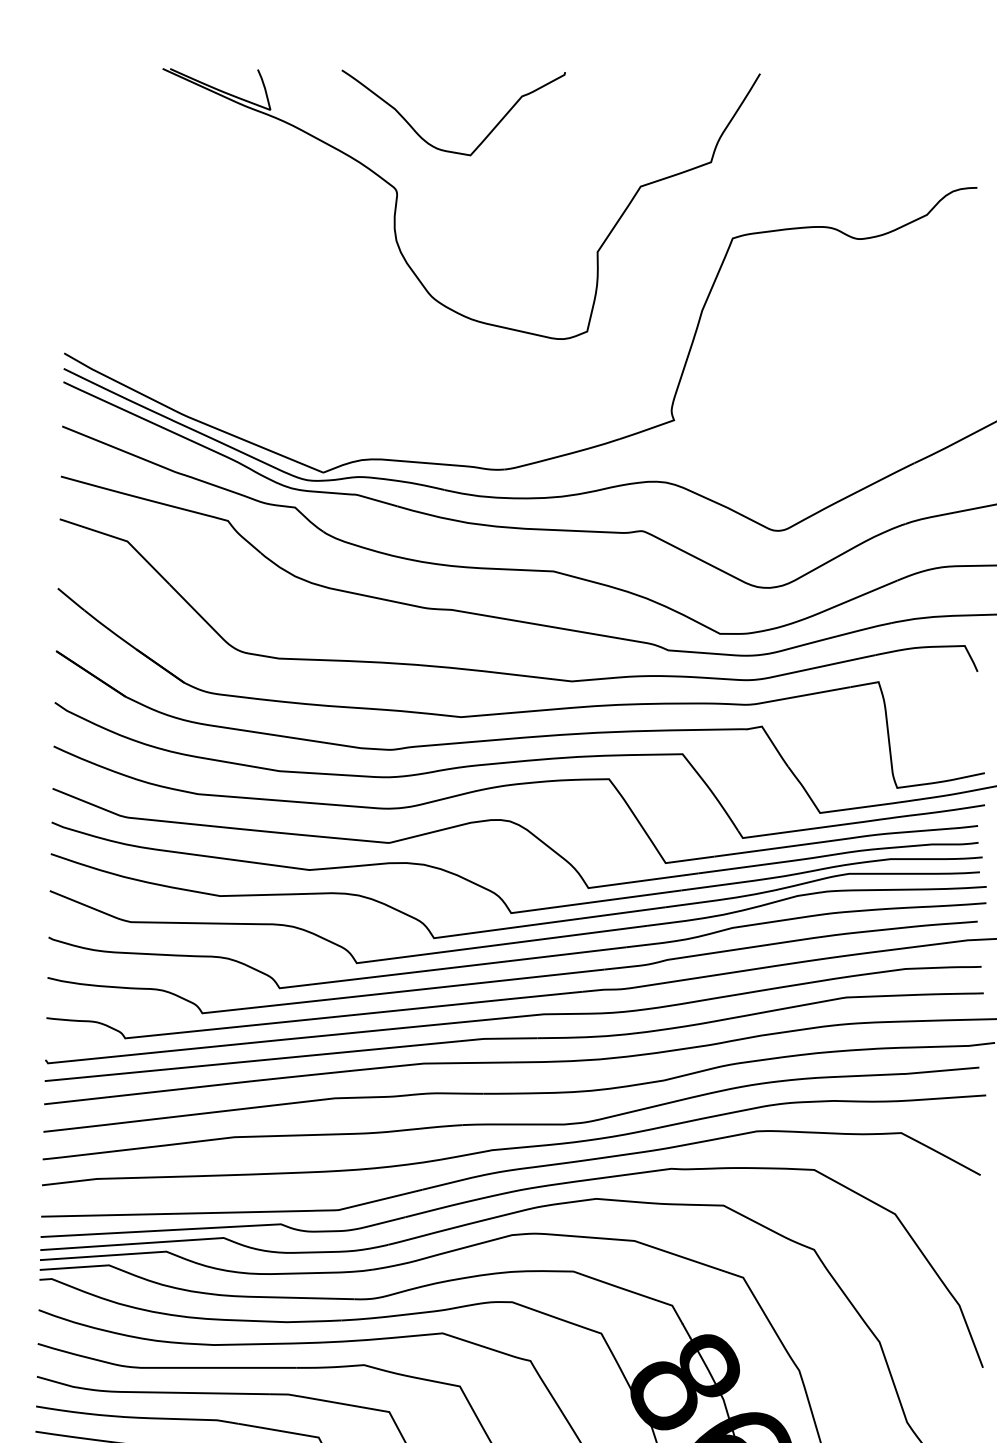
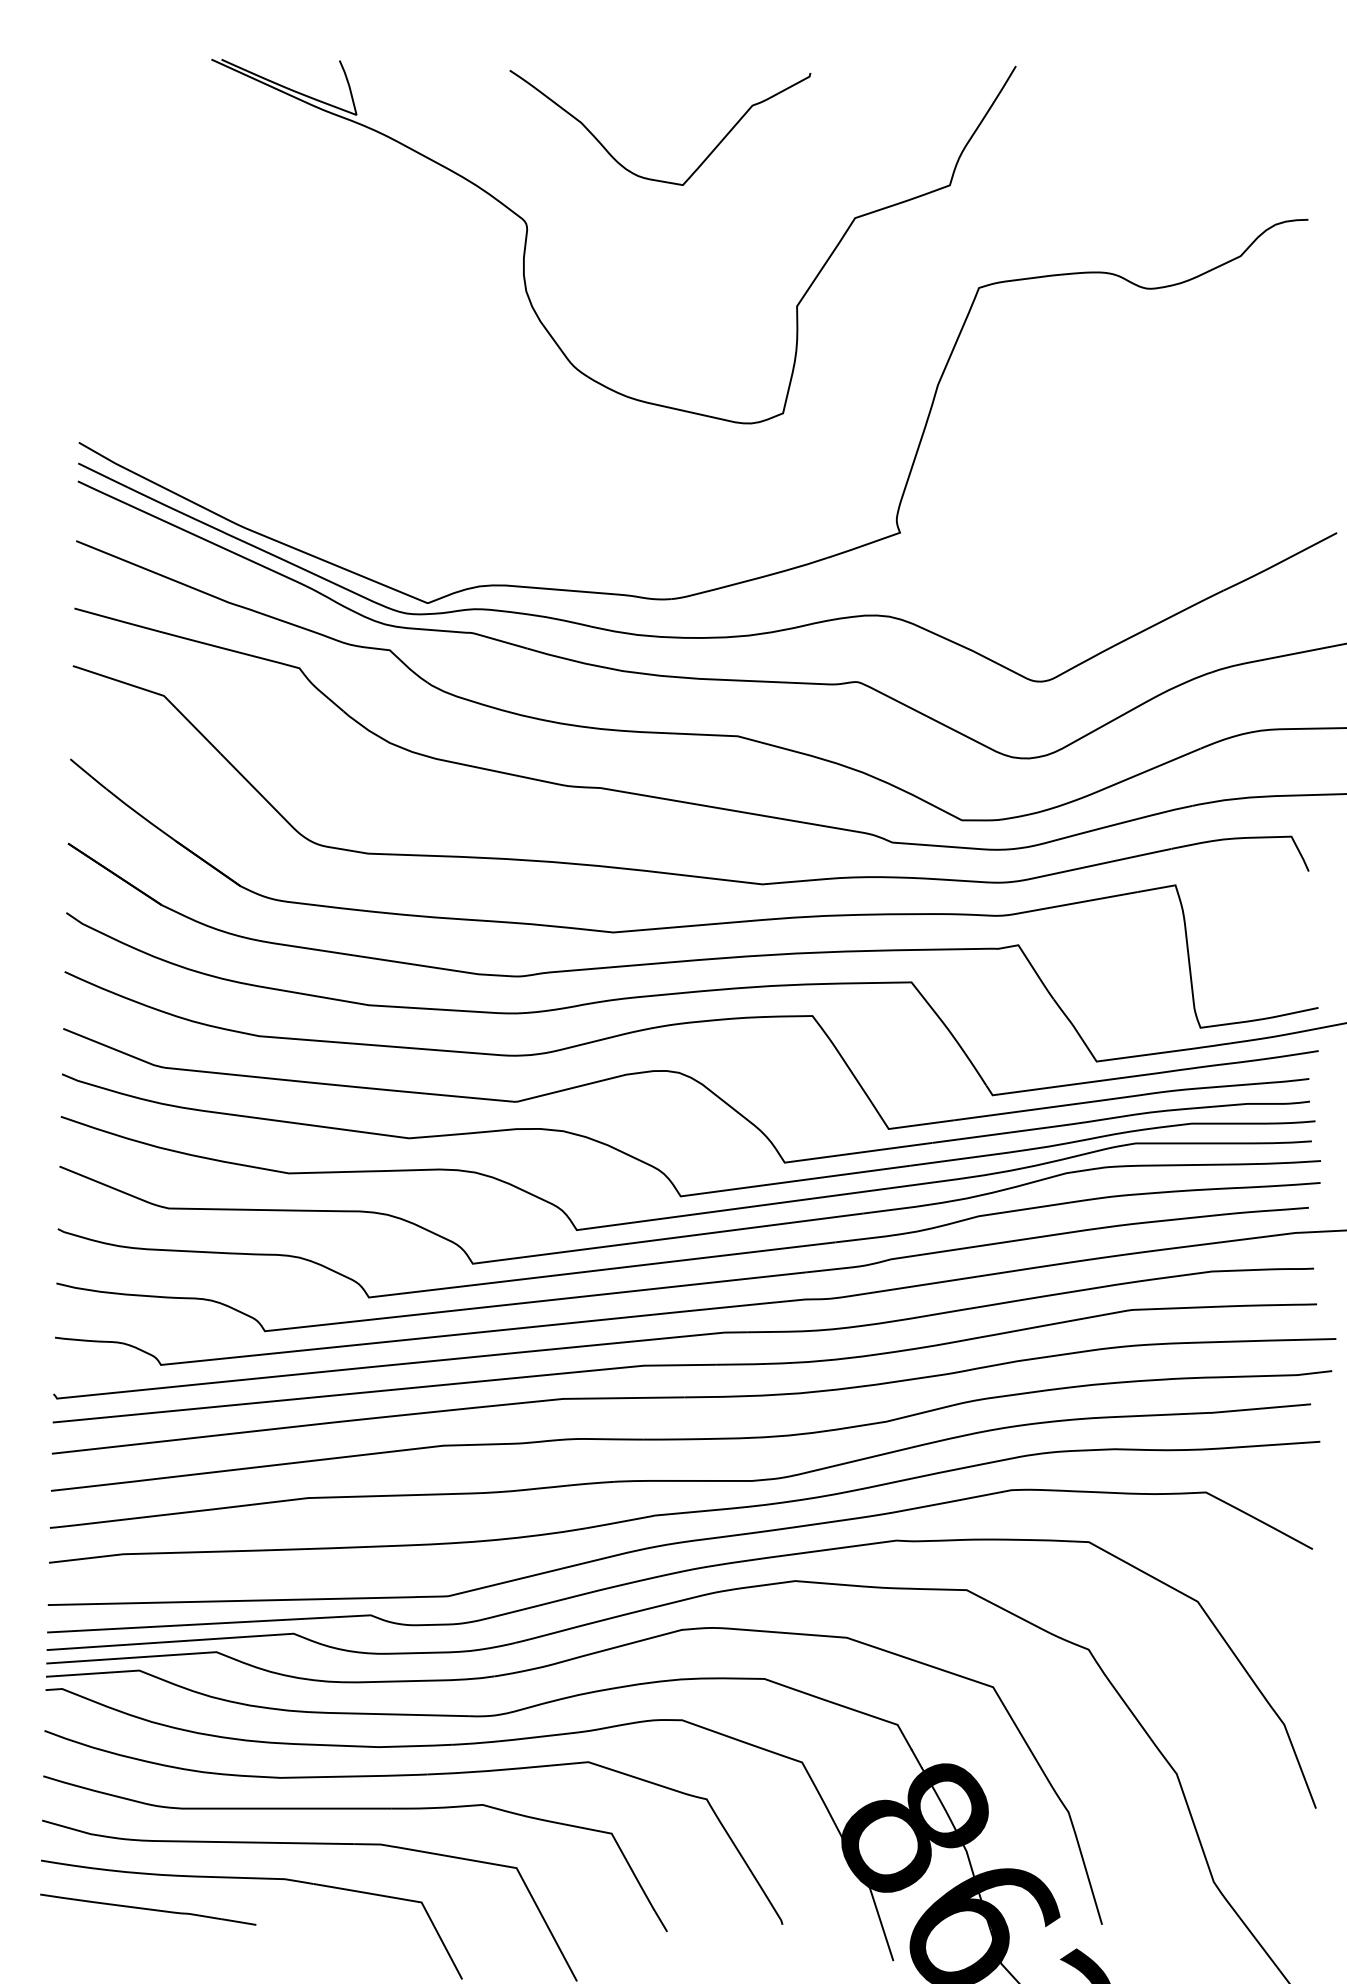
curve: (447, 150) -> (652, 178), moved

